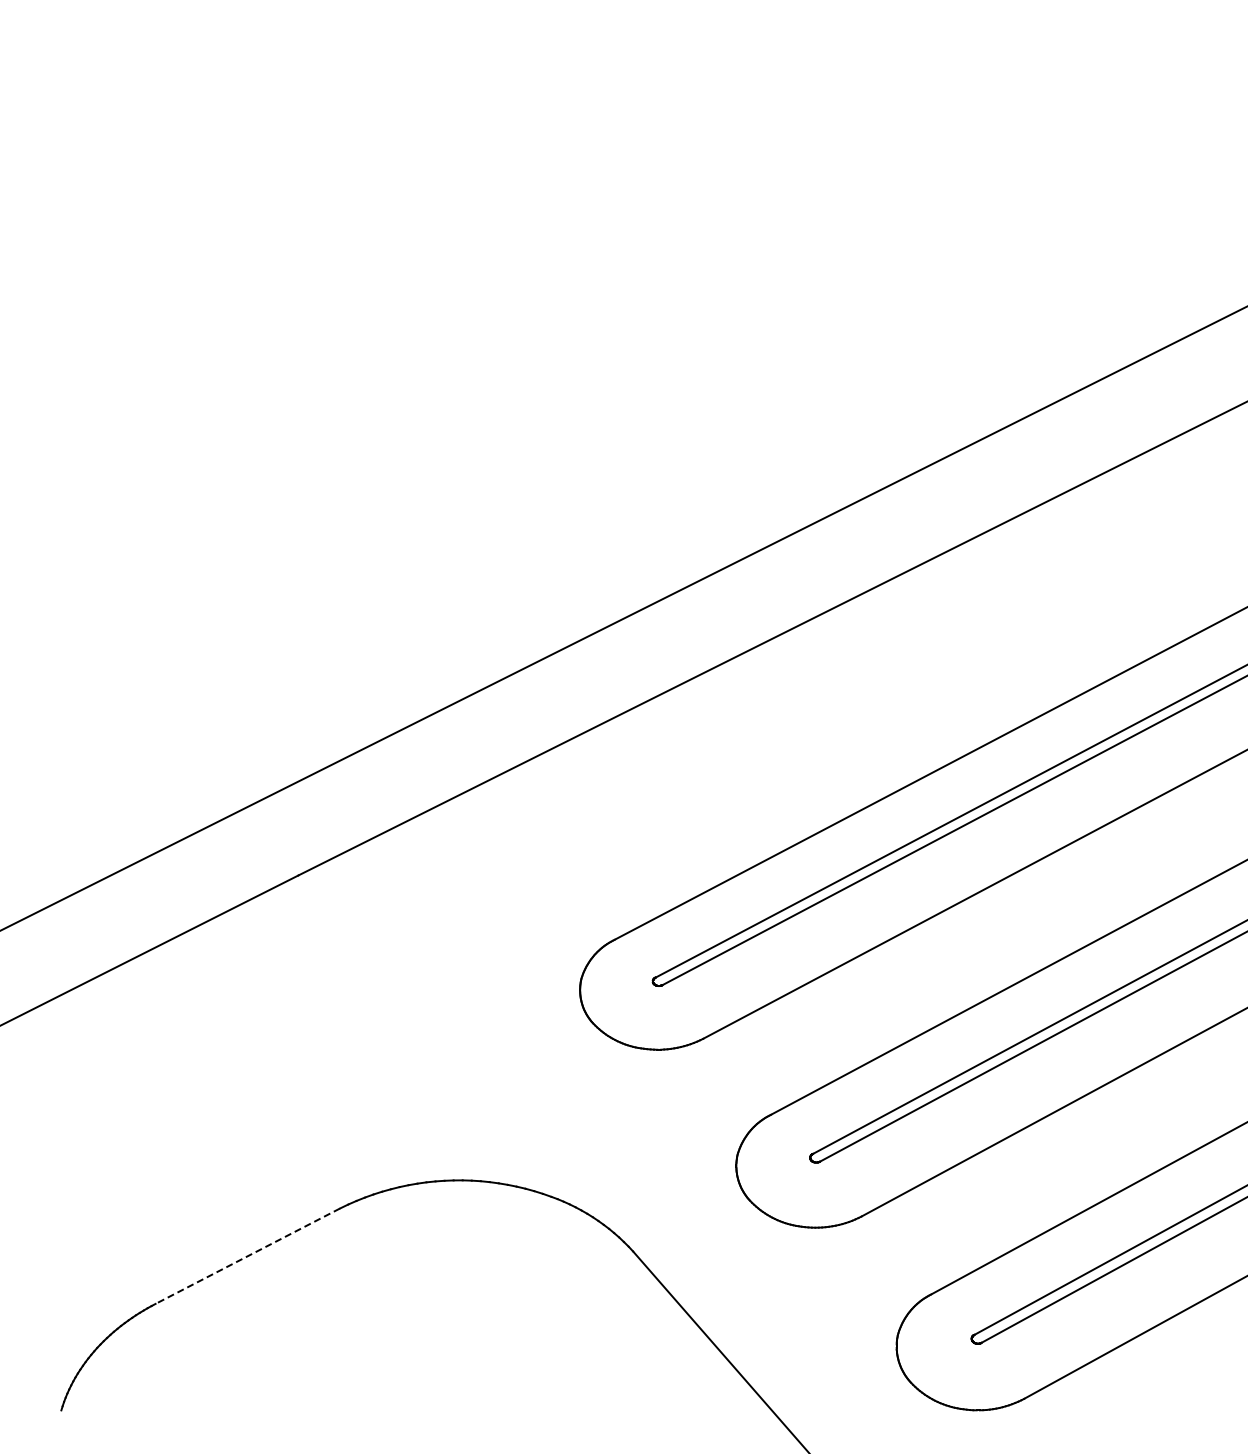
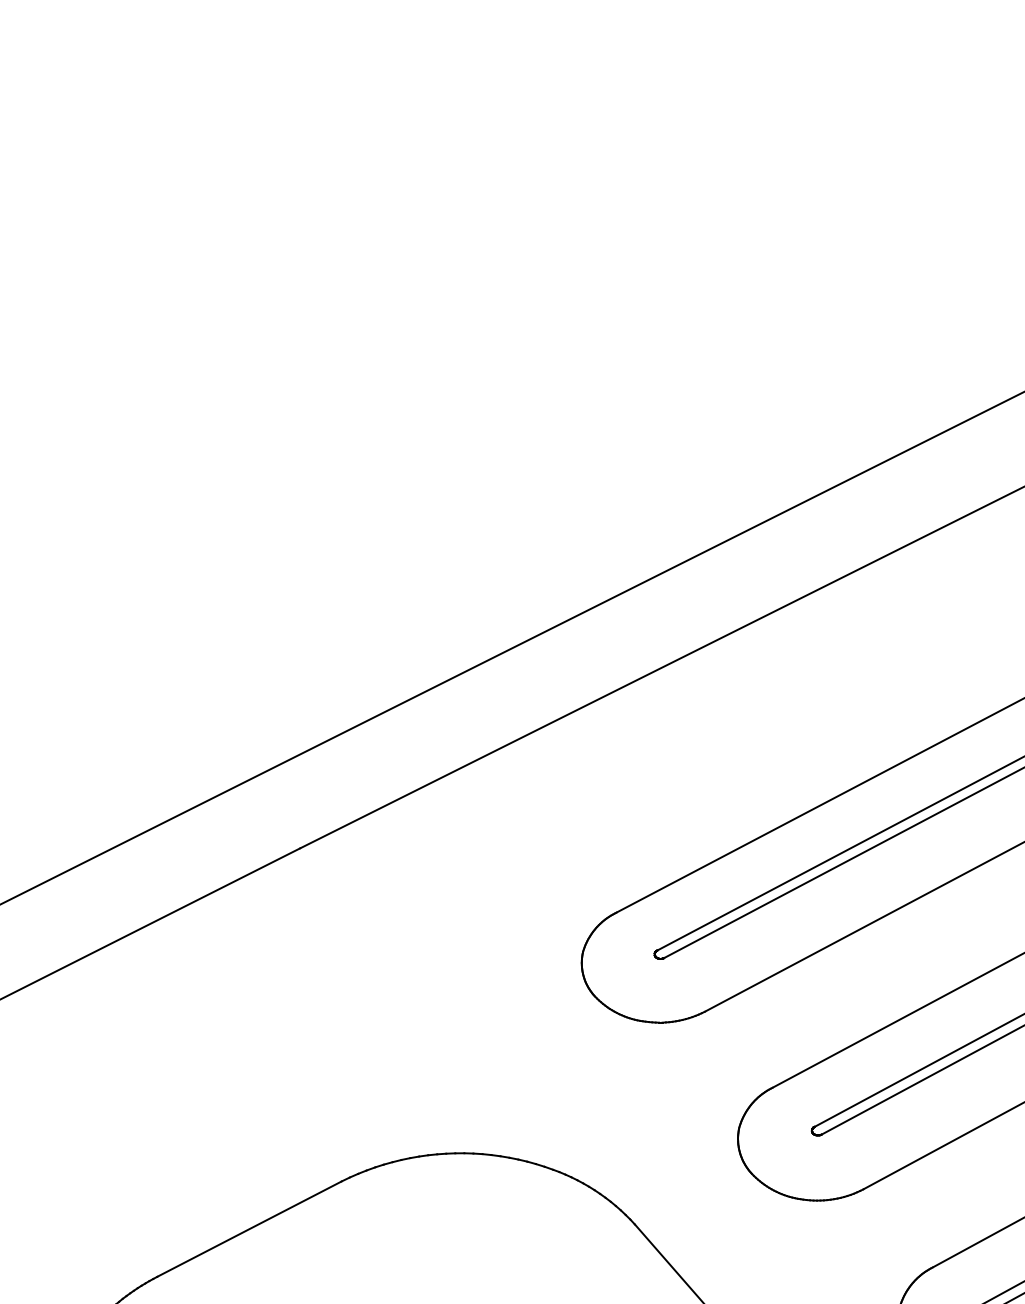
line: (247, 1256) -> (249, 1229), dashed -> solid

